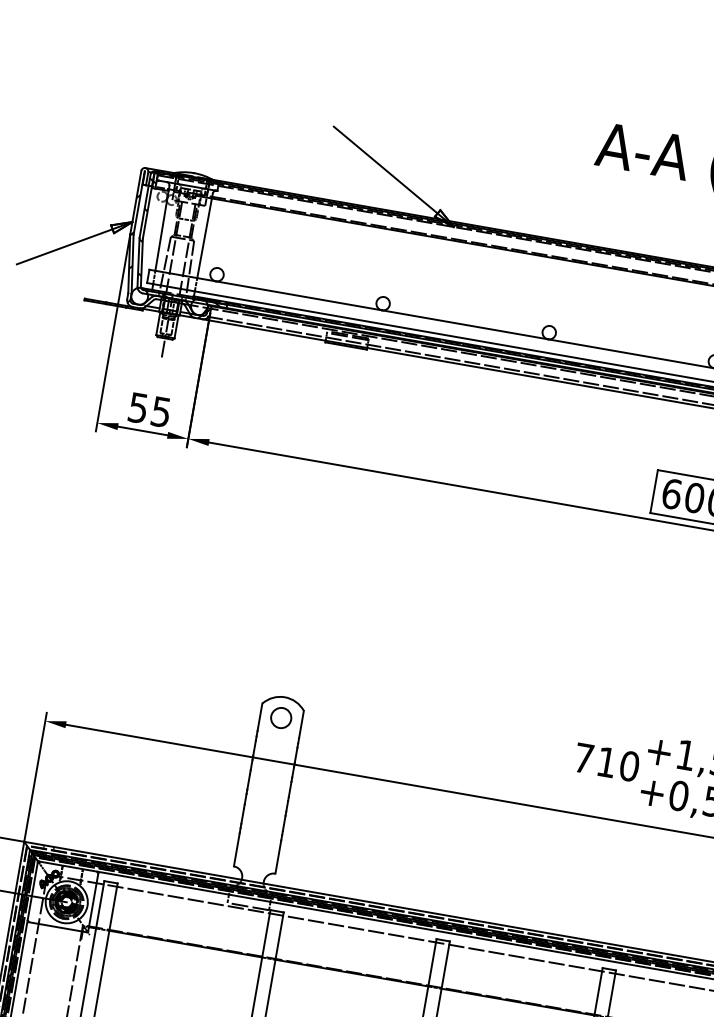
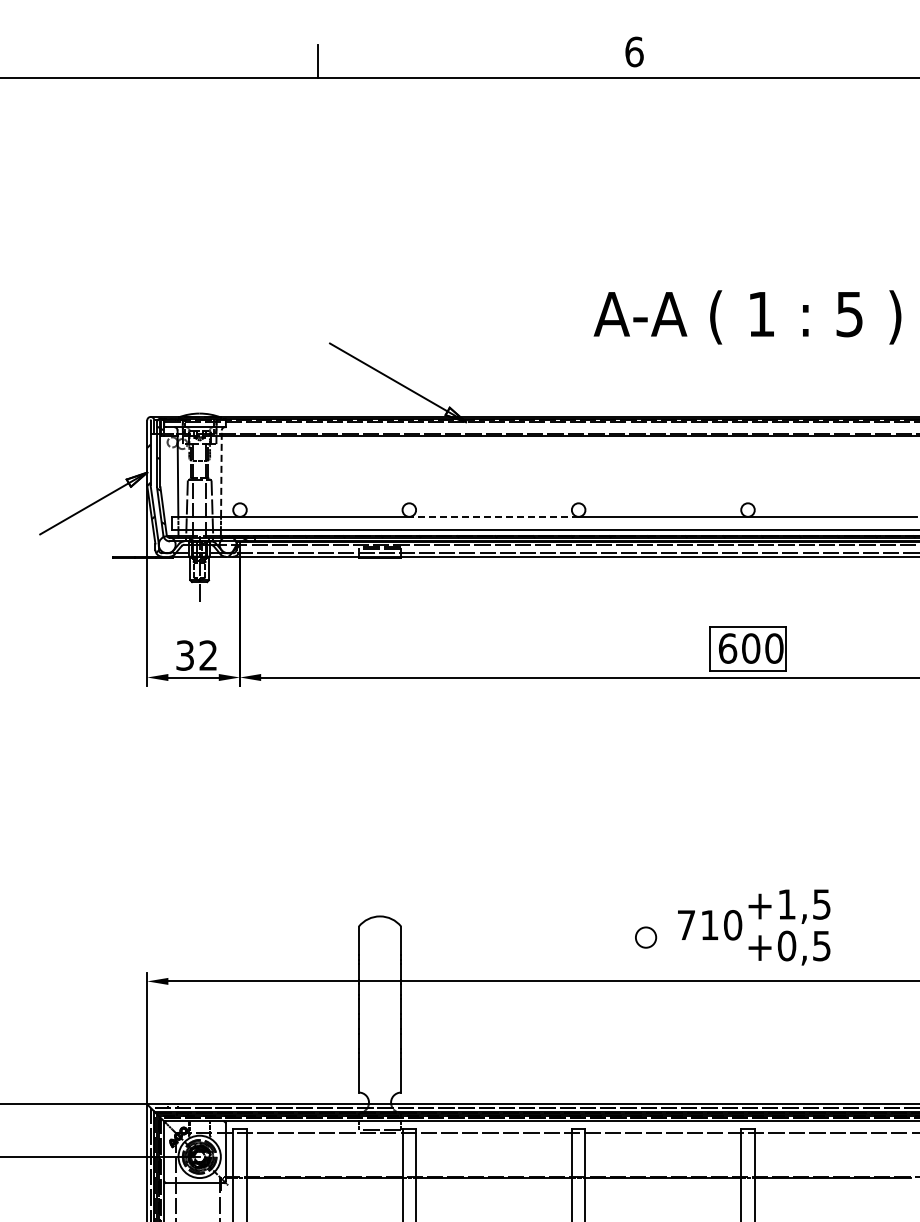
line: (205, 235) -> (221, 473), solid -> dashed
line: (465, 324) -> (494, 516), solid -> dashed
text: (149, 409) -> (196, 655), 55 -> 32
circle: (281, 718) -> (646, 937), moved

